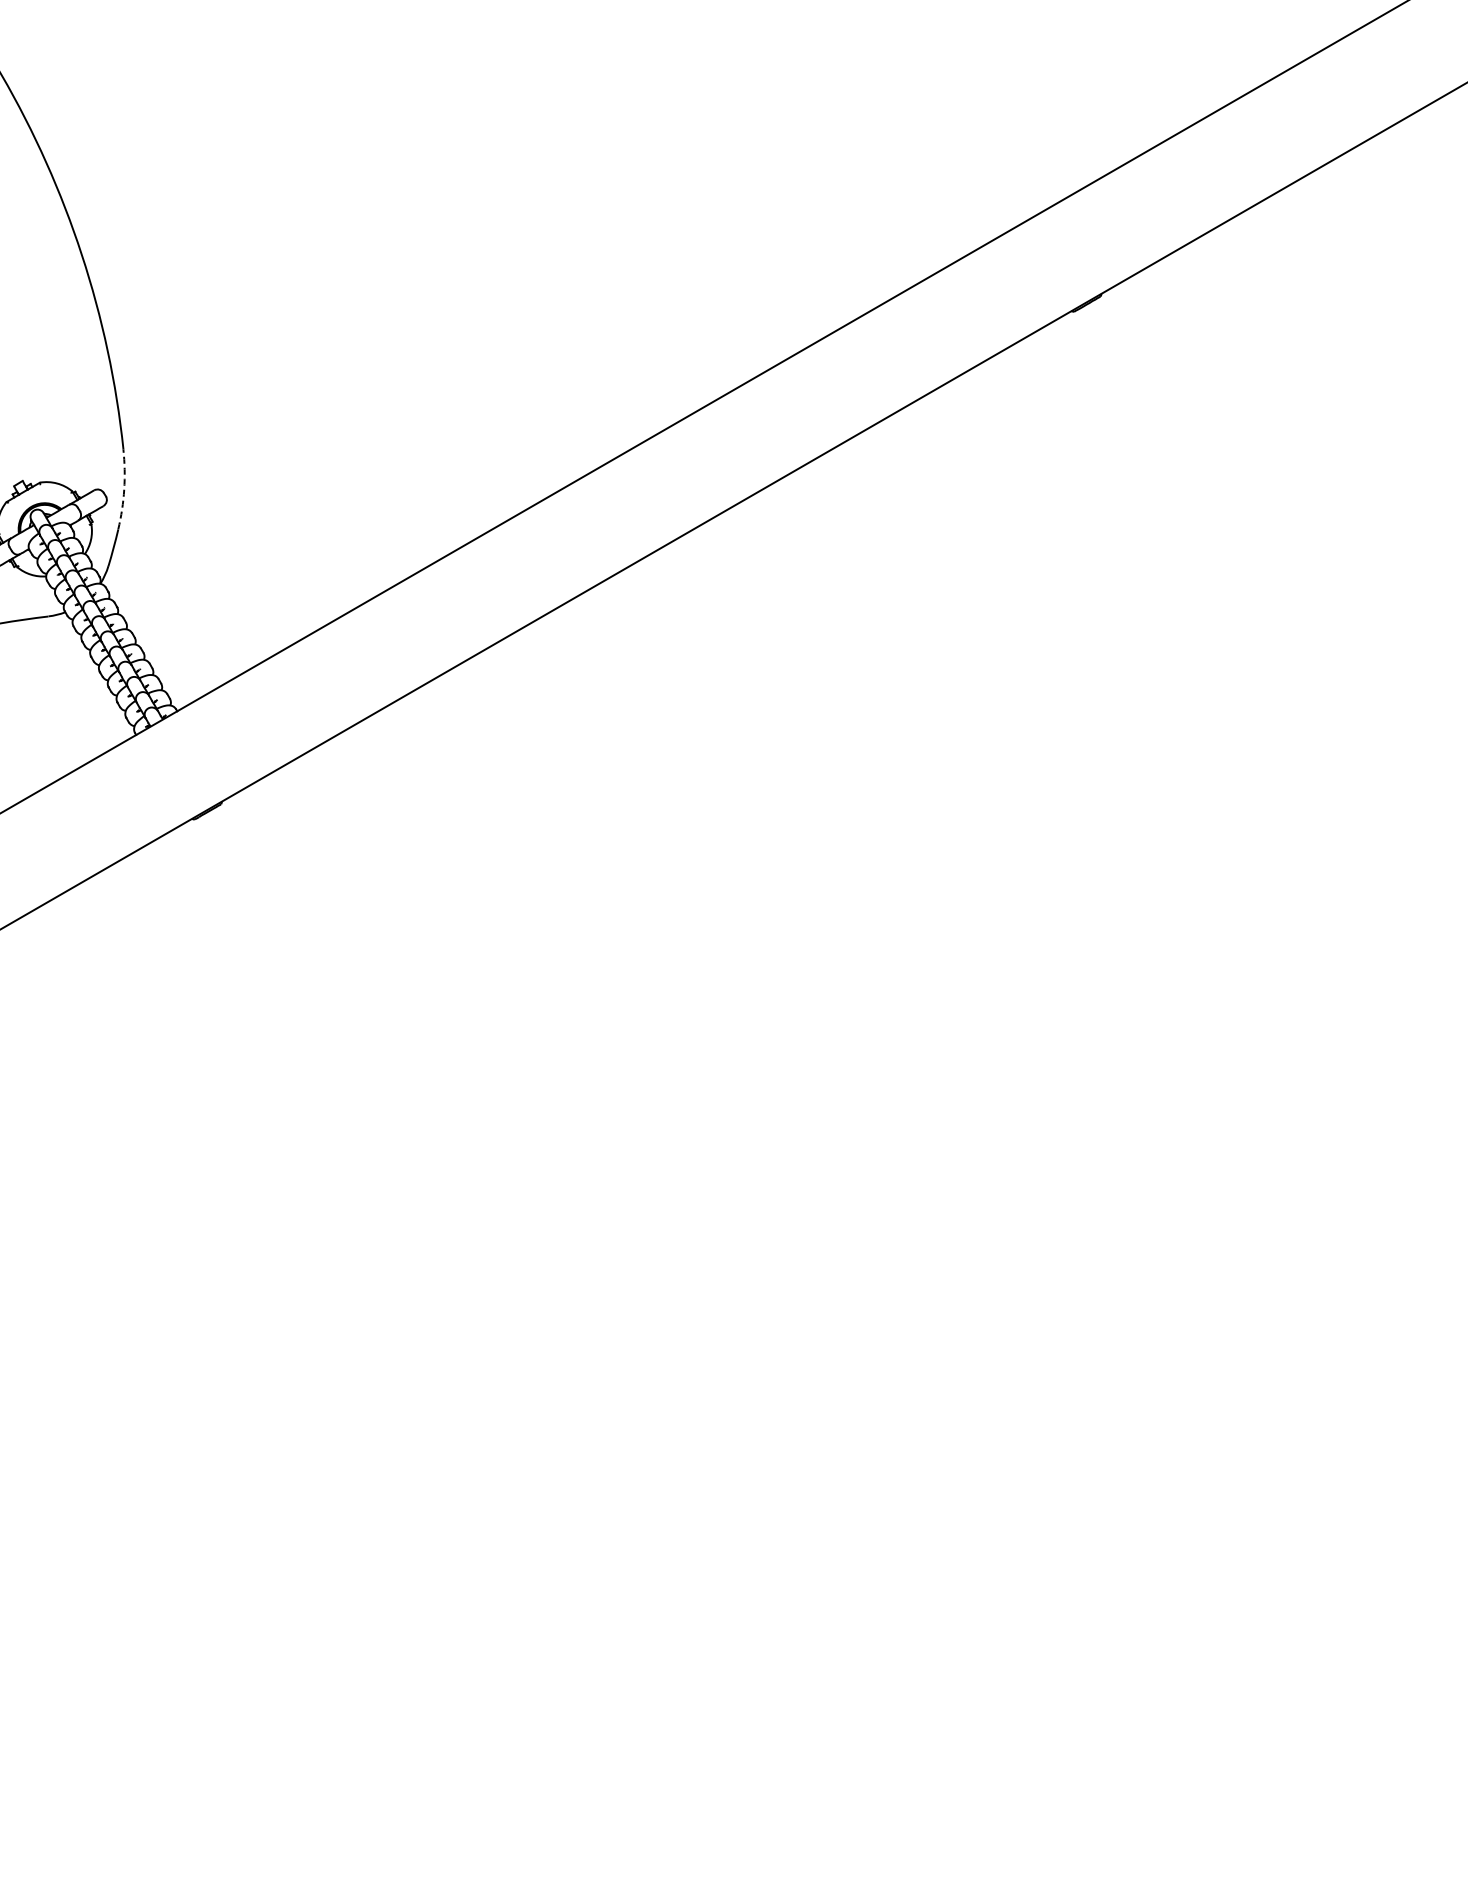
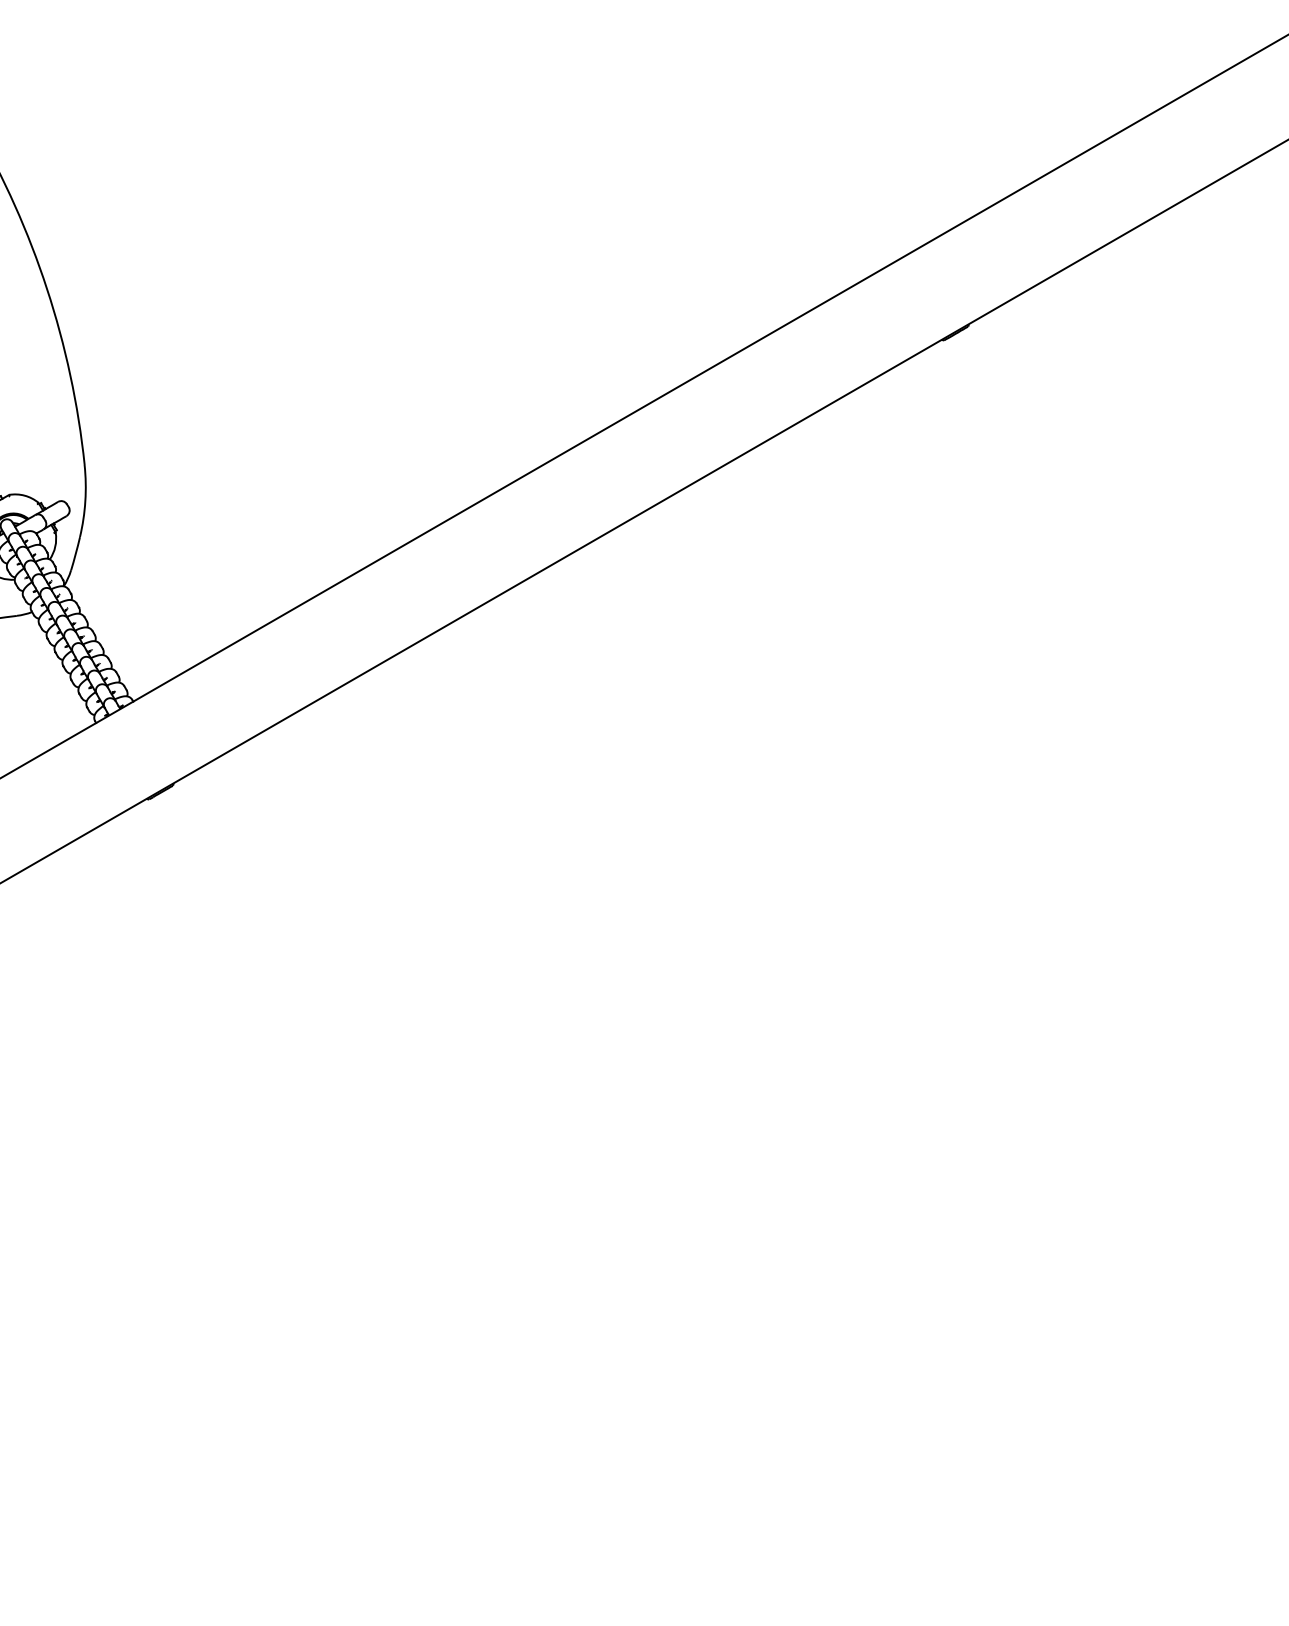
arc: (124, 489) -> (85, 501), dashed -> solid

